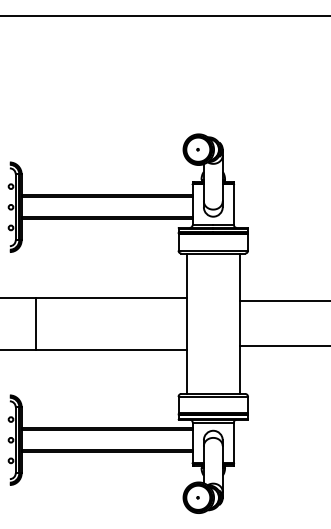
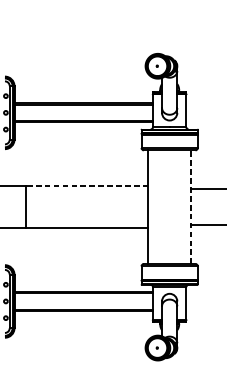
line: (111, 297) -> (87, 185), solid -> dashed
line: (239, 323) -> (190, 206), solid -> dashed

